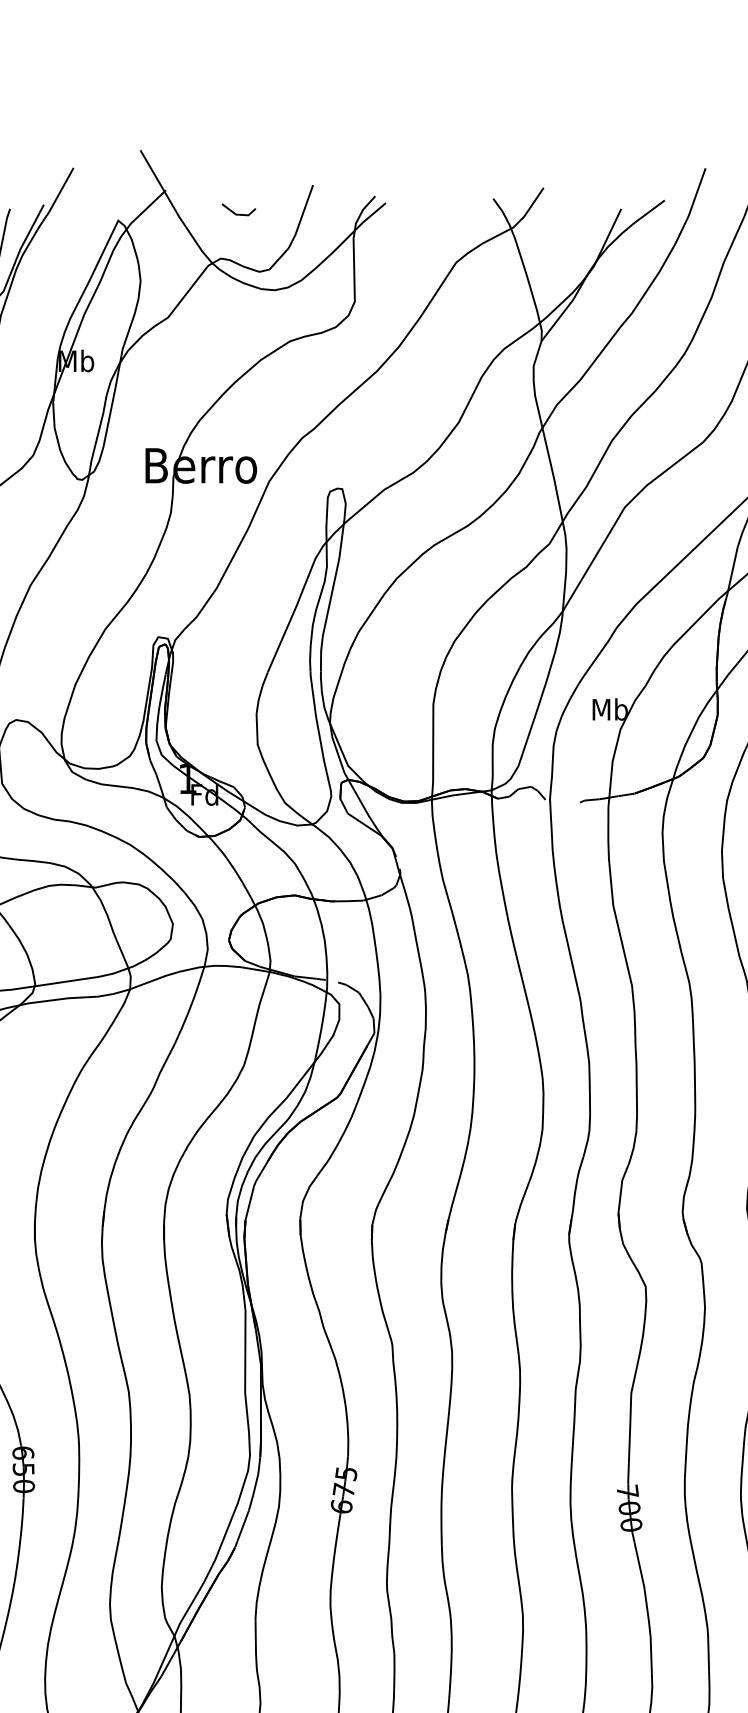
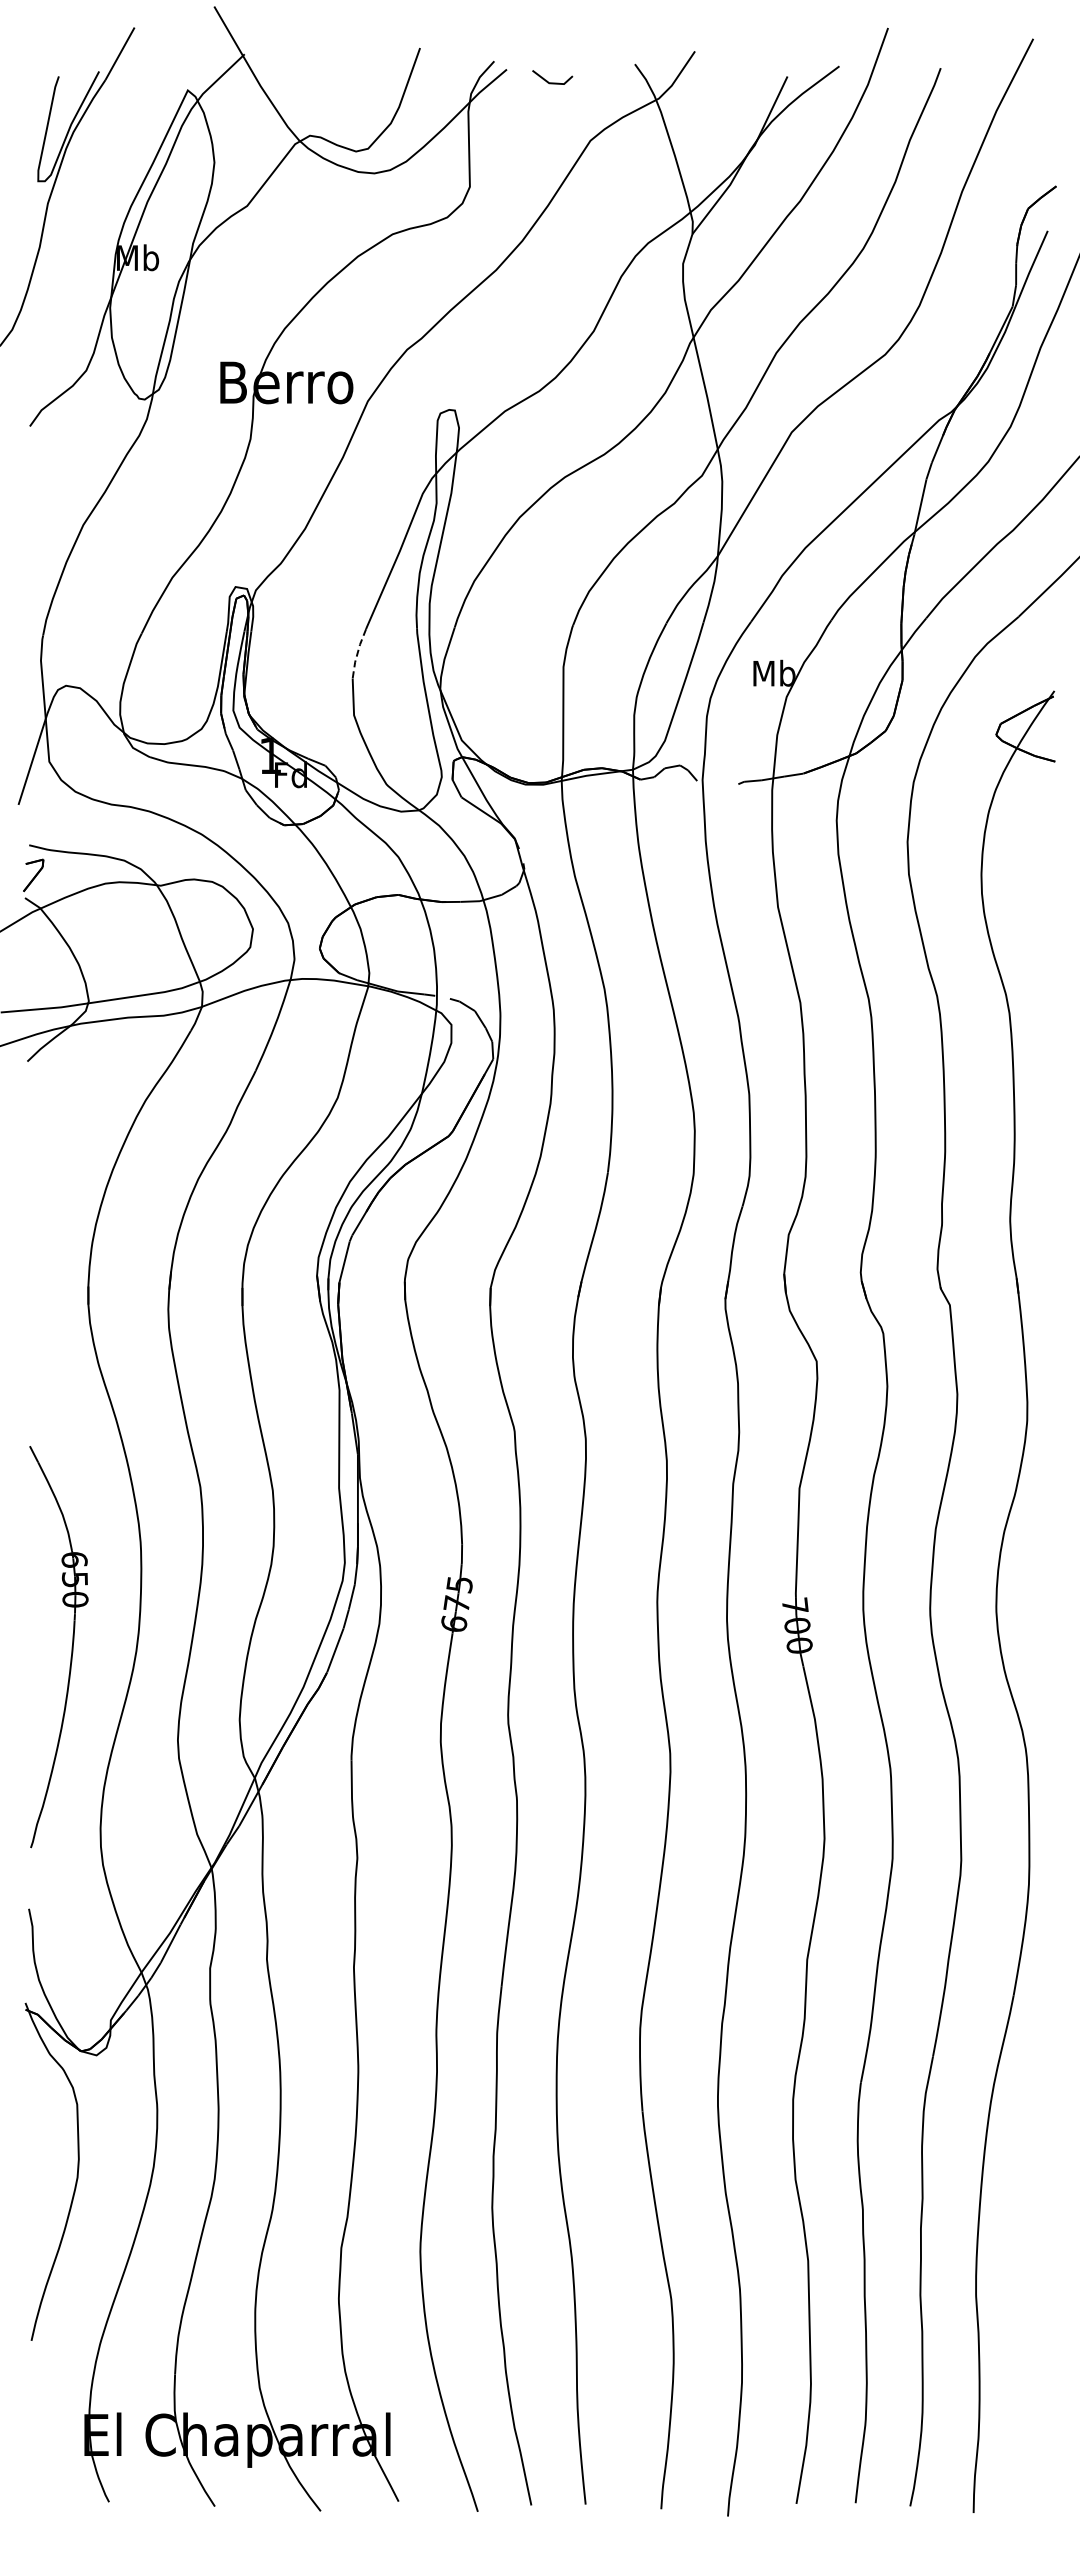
line: (238, 213) -> (552, 82), moved
line: (260, 692) -> (357, 653), solid -> dashed

